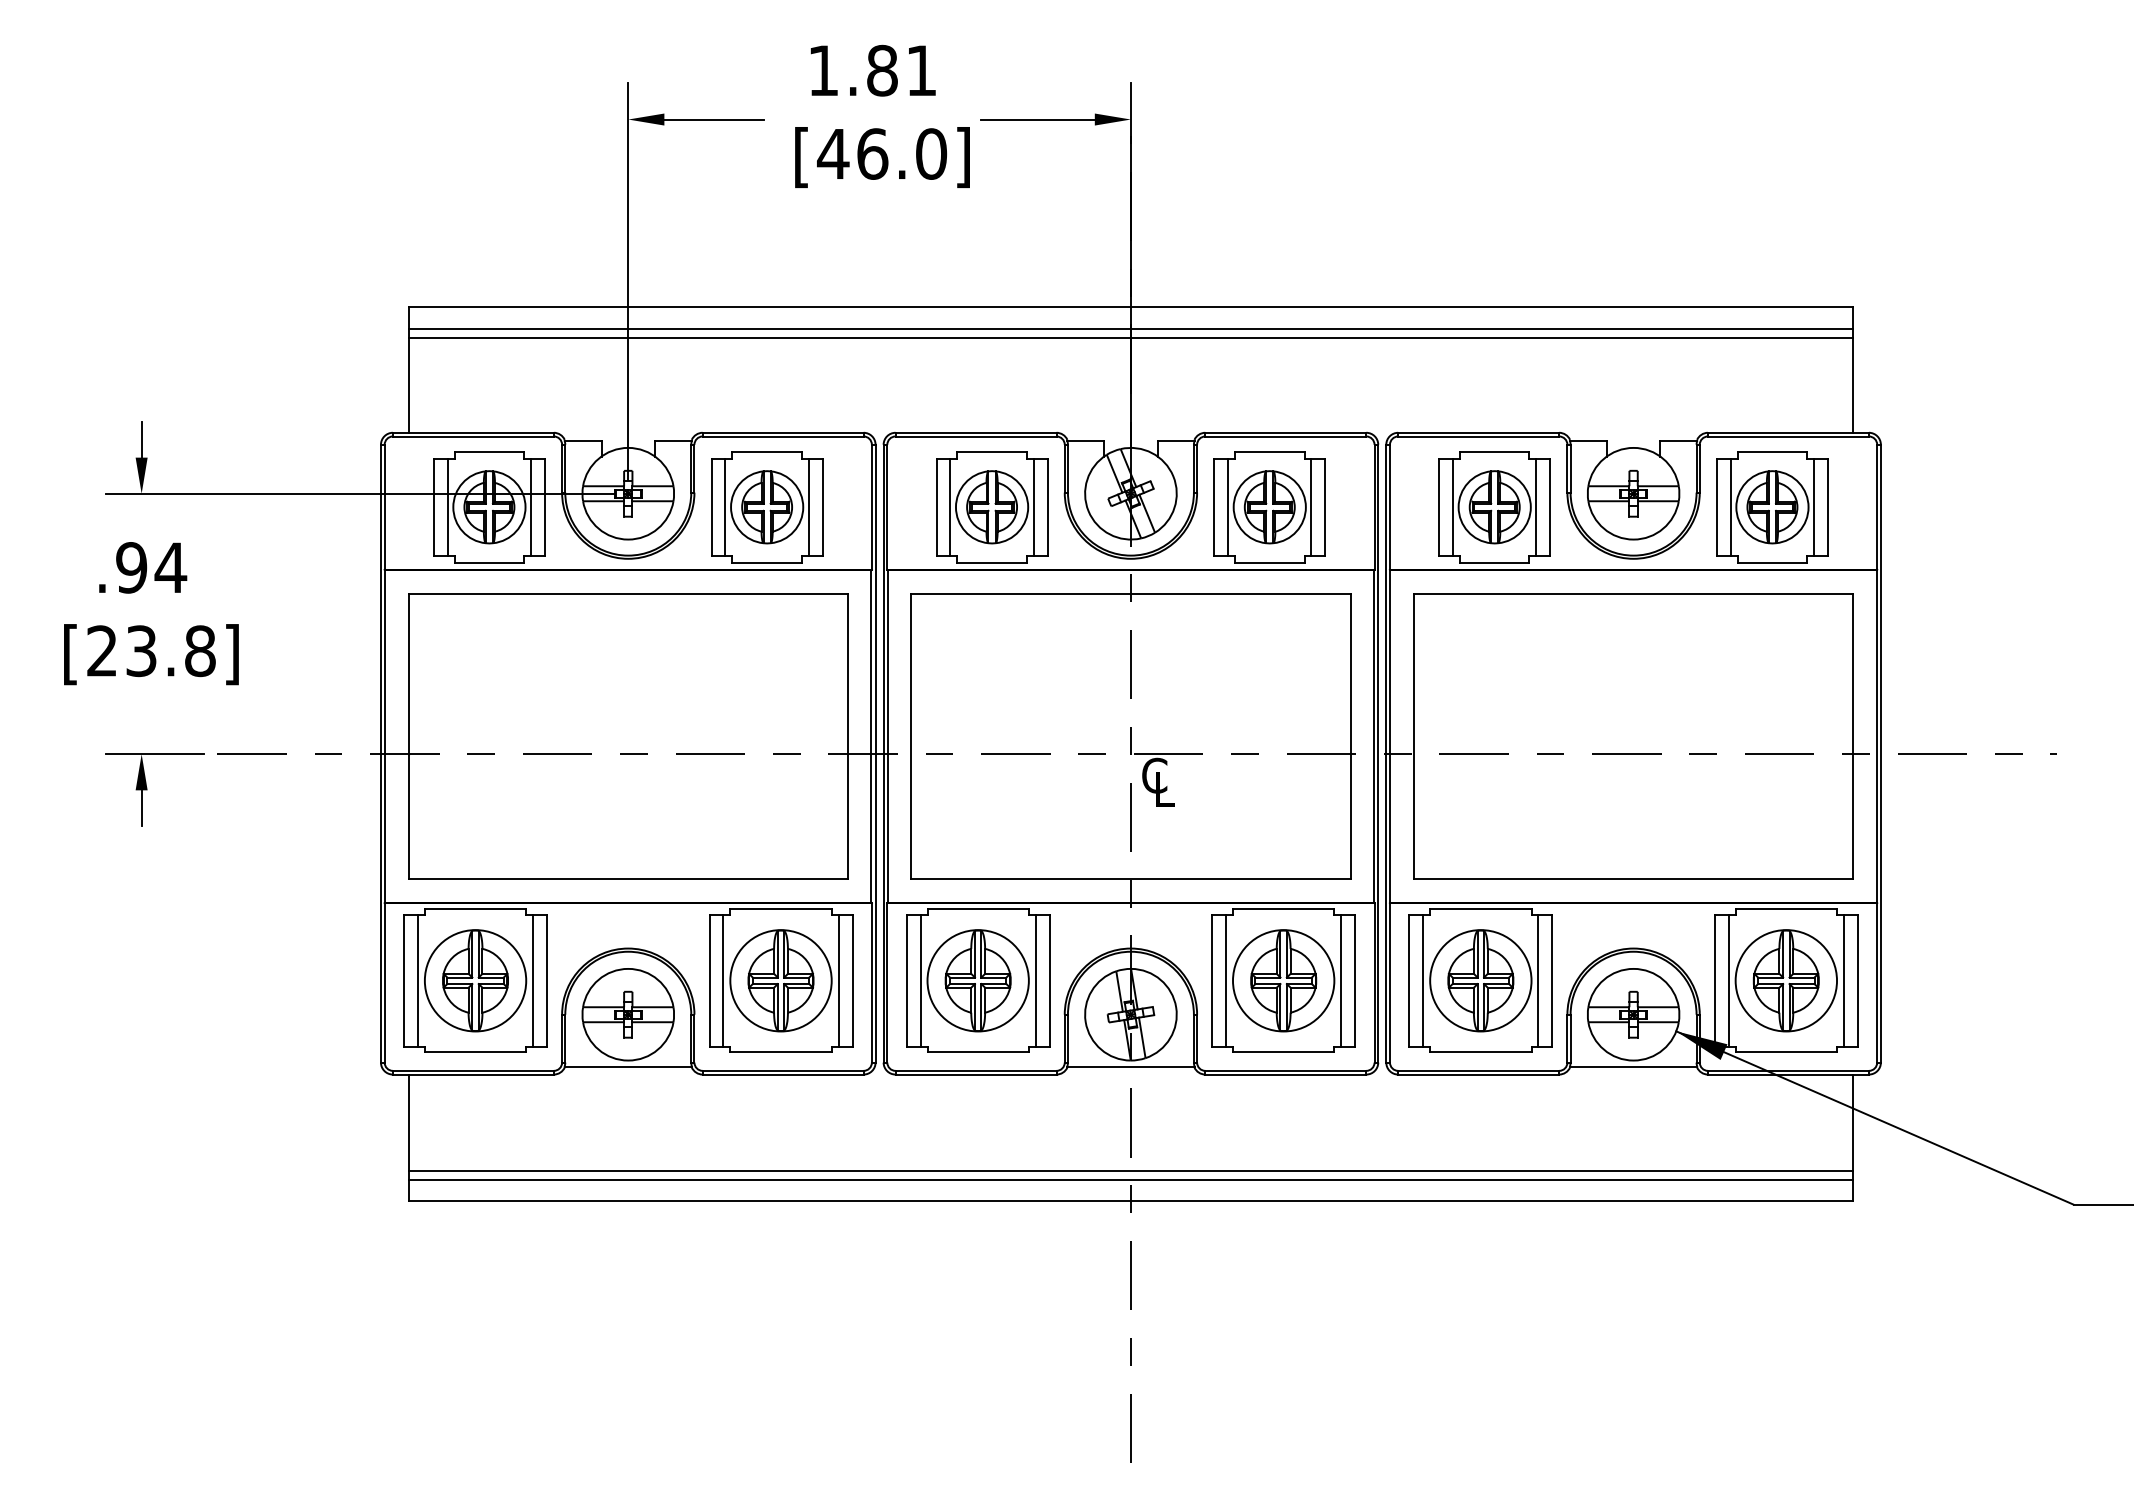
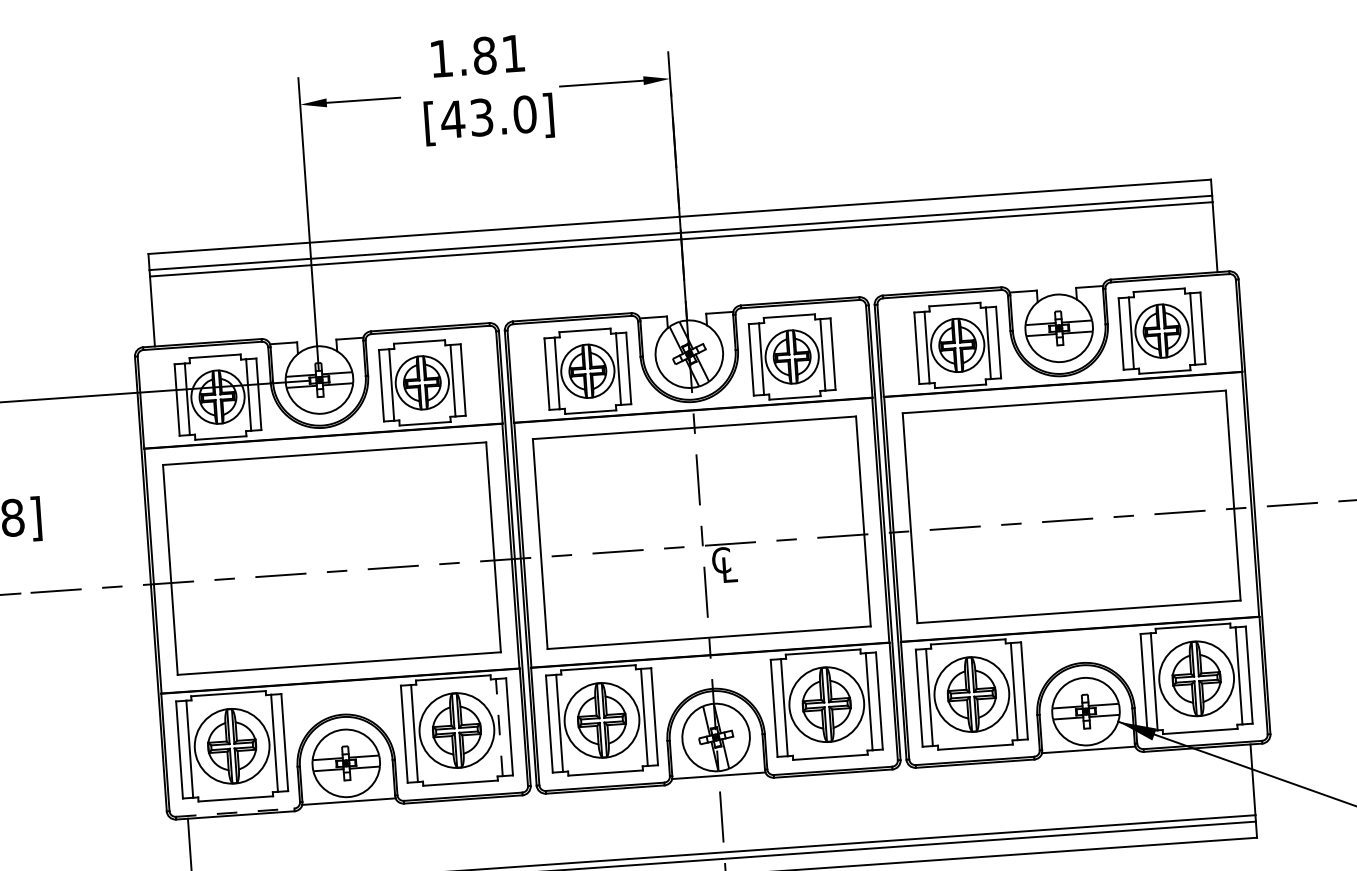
text: (872, 153) -> (481, 117), [46.0] -> [43.0]
line: (838, 980) -> (499, 727), solid -> dashed
line: (473, 1070) -> (235, 812), solid -> dashed

